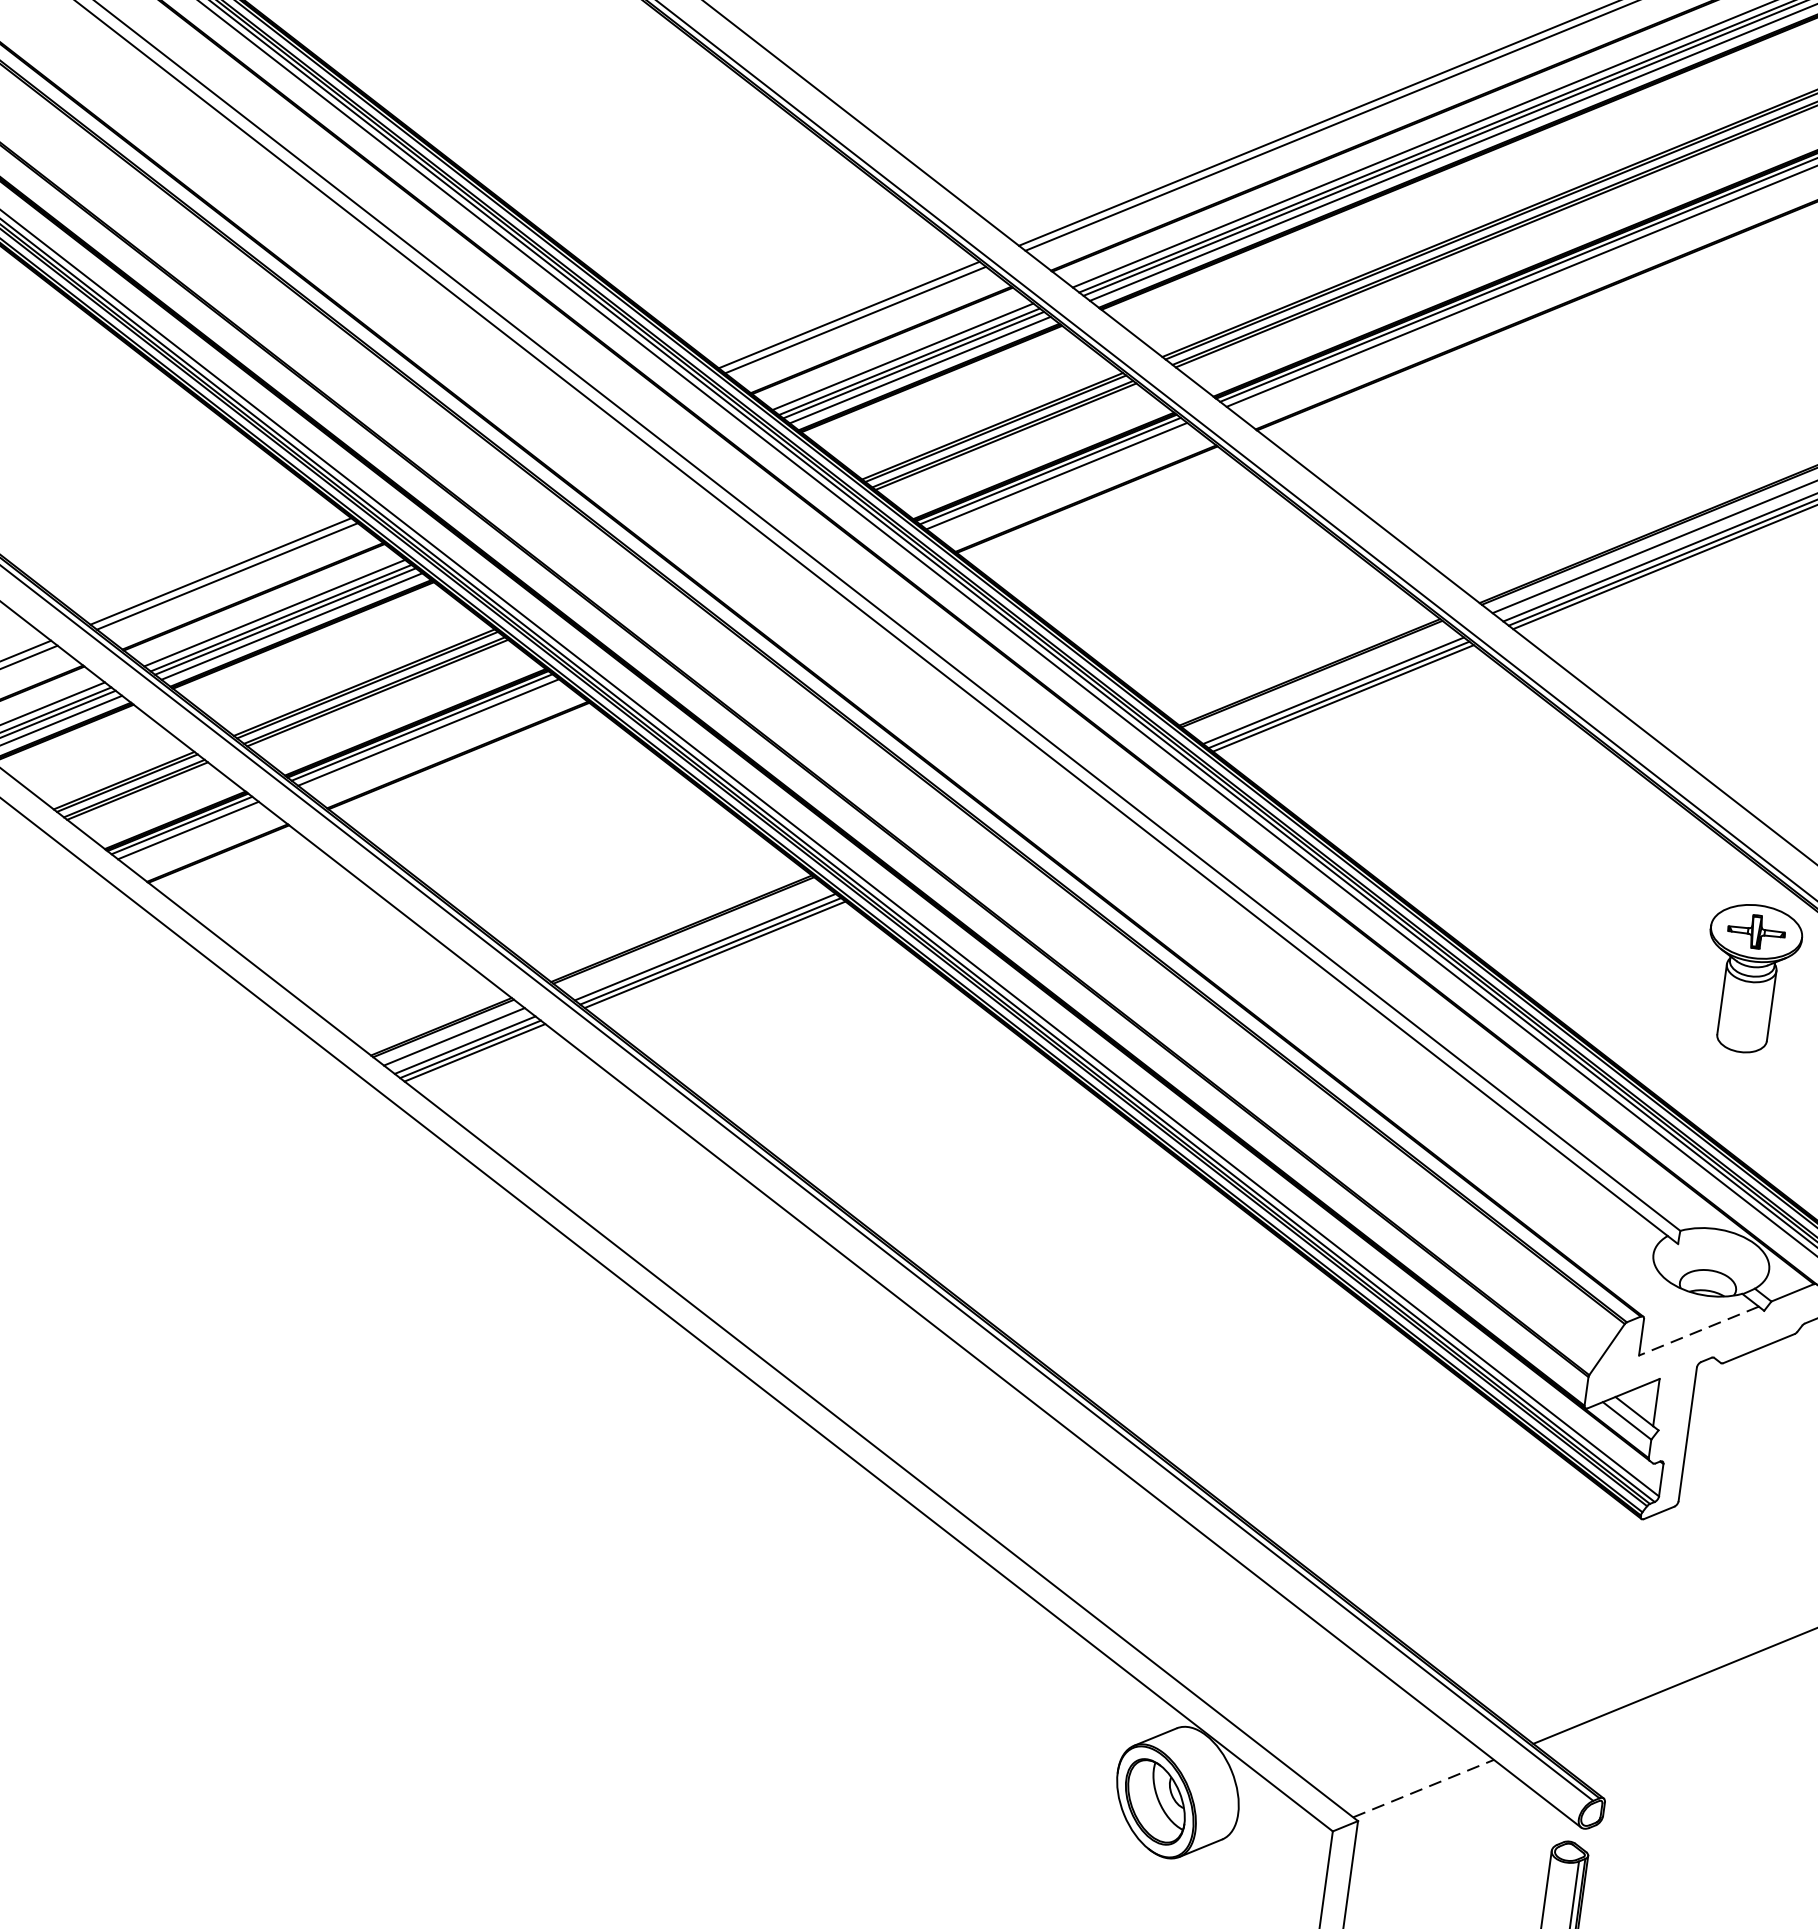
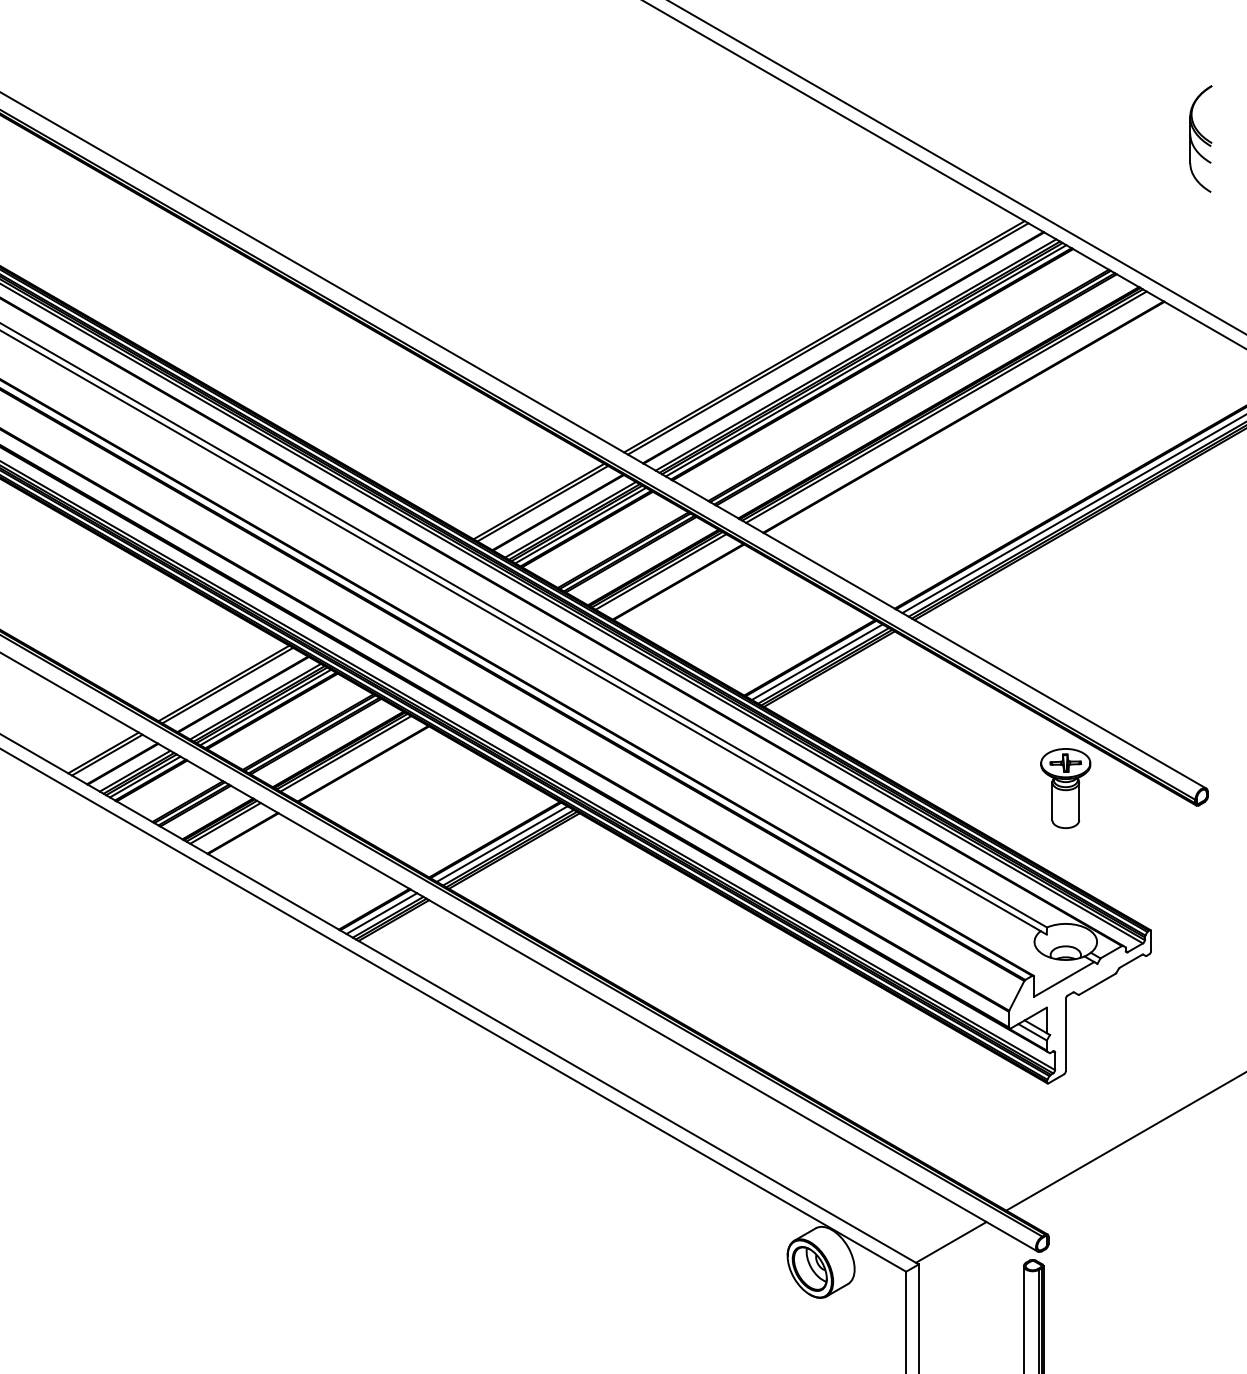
line: (1321, 680) -> (816, 661), added
line: (693, 937) -> (501, 843), added
line: (1699, 1331) -> (1064, 979), dashed -> solid
line: (1423, 1788) -> (951, 1242), dashed -> solid

